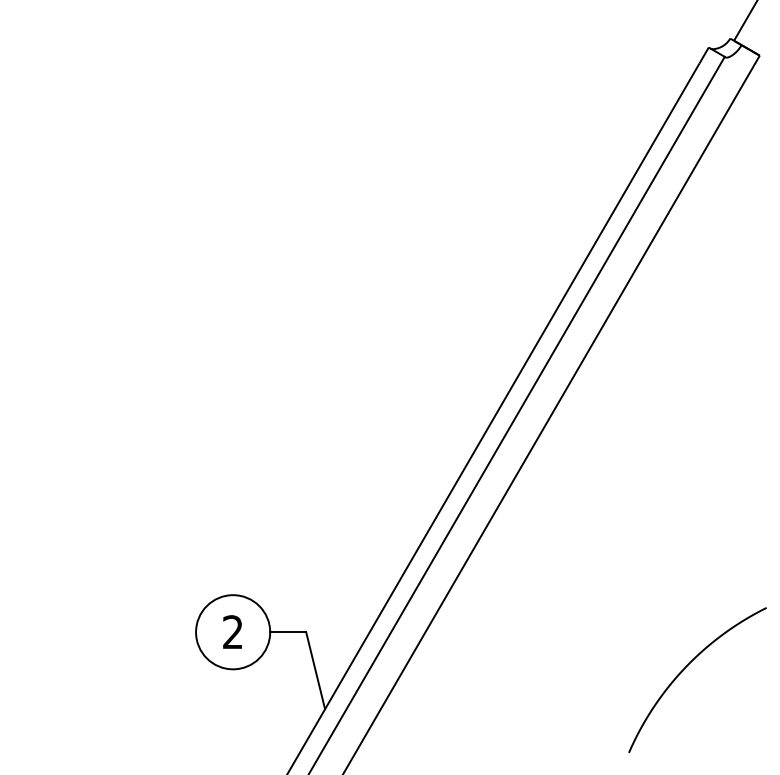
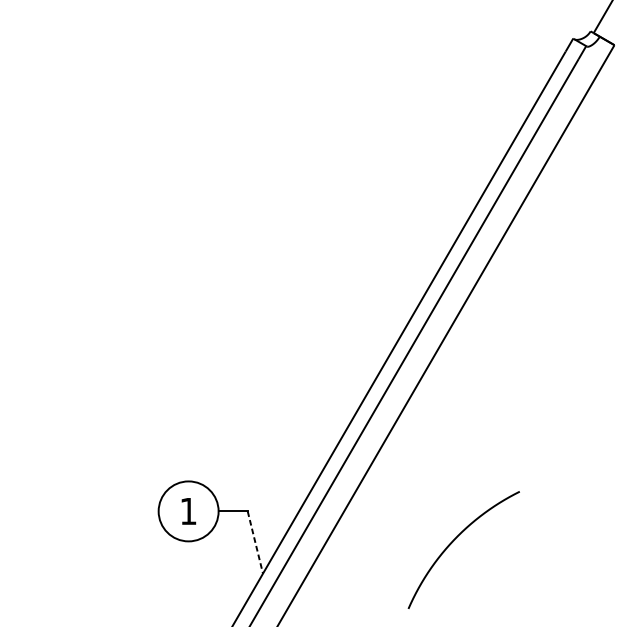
text: (232, 631) -> (188, 510), 2 -> 1
line: (315, 670) -> (255, 542), solid -> dashed
curve: (684, 670) -> (453, 542), moved

